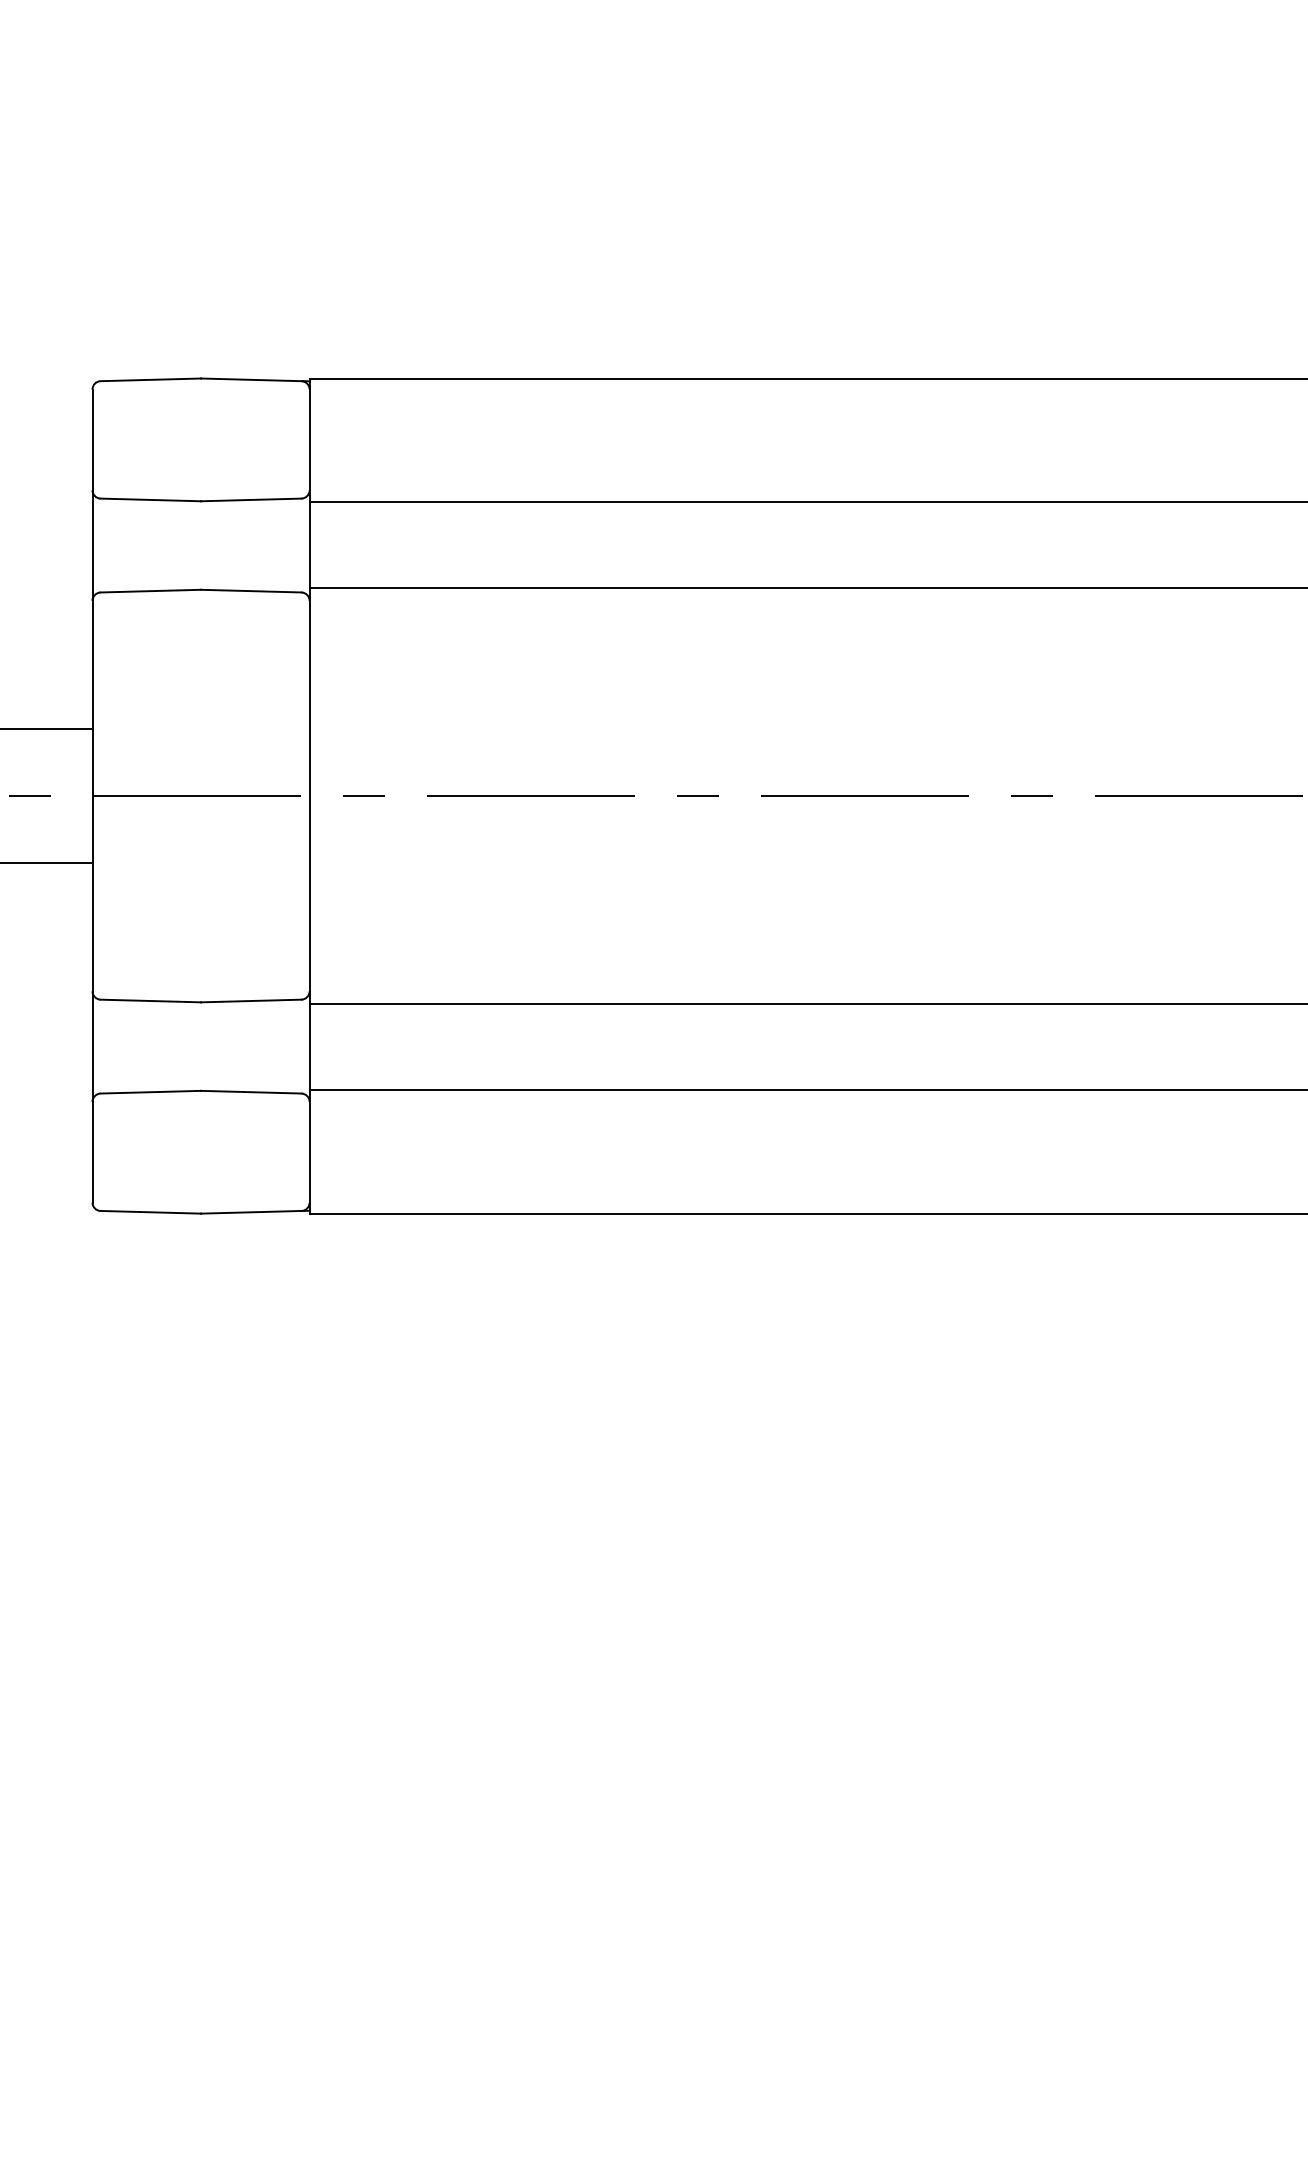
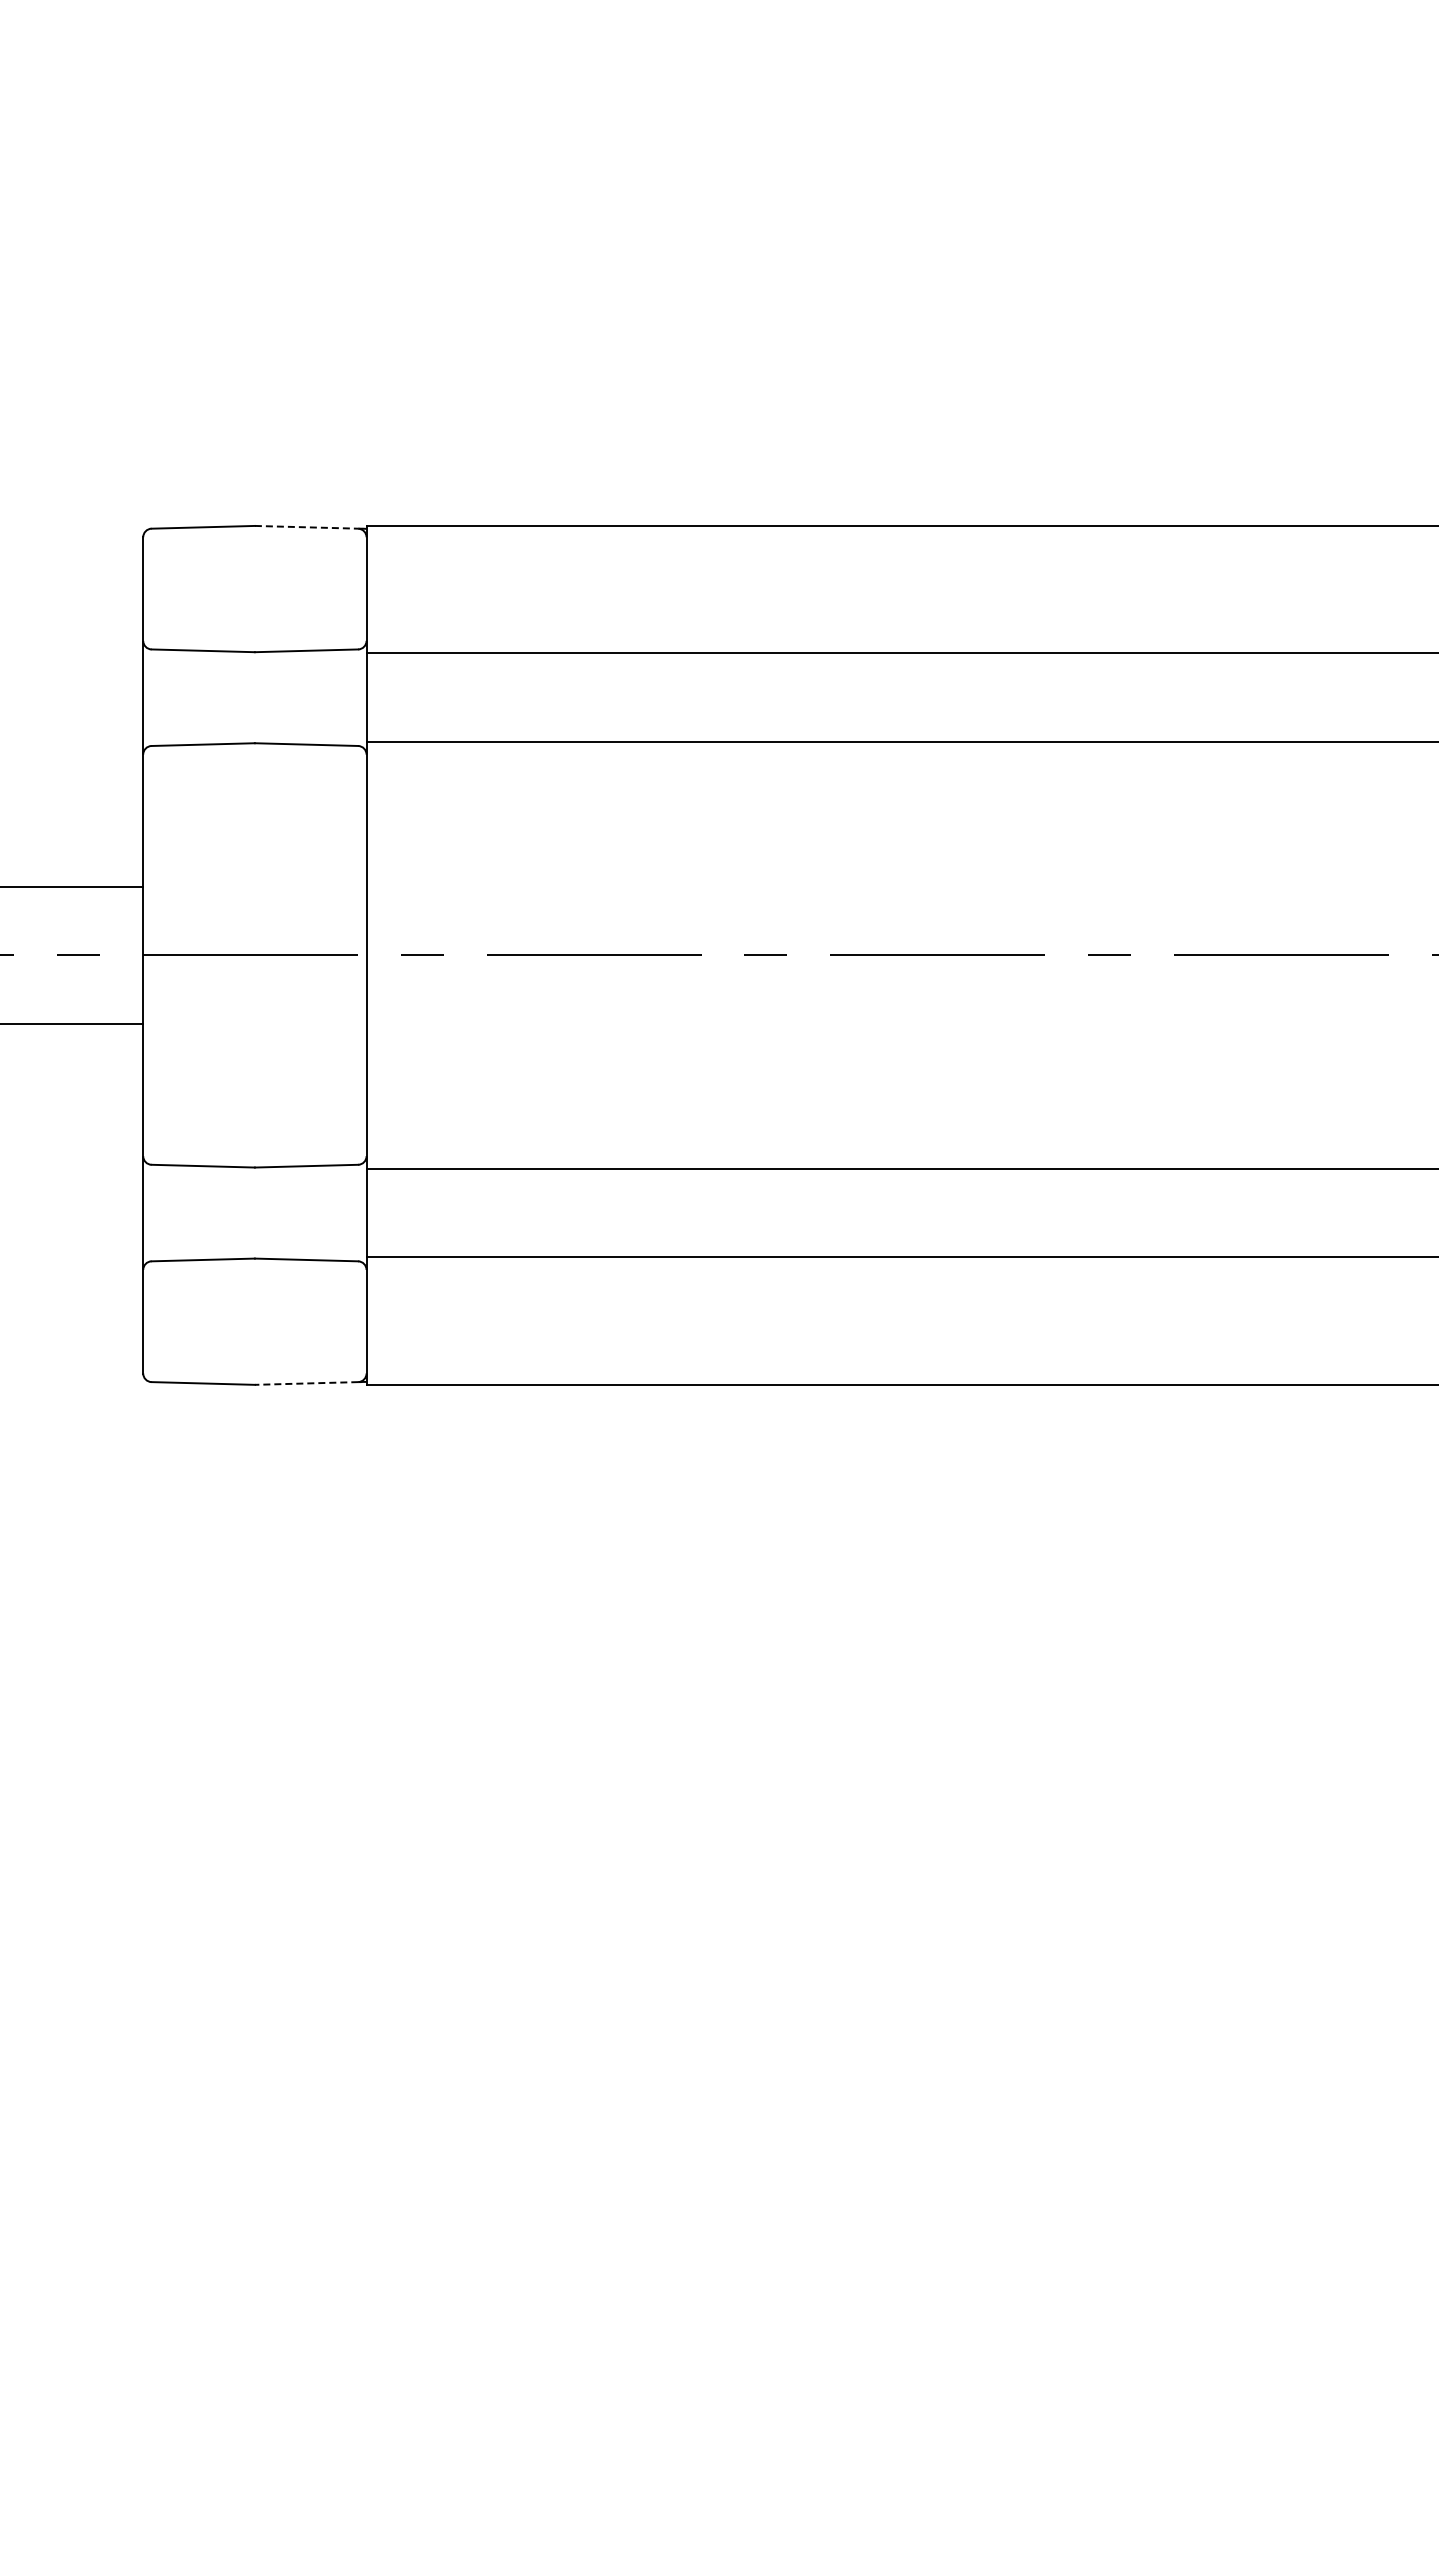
line: (251, 380) -> (306, 527), solid -> dashed
line: (251, 1212) -> (306, 1383), solid -> dashed

